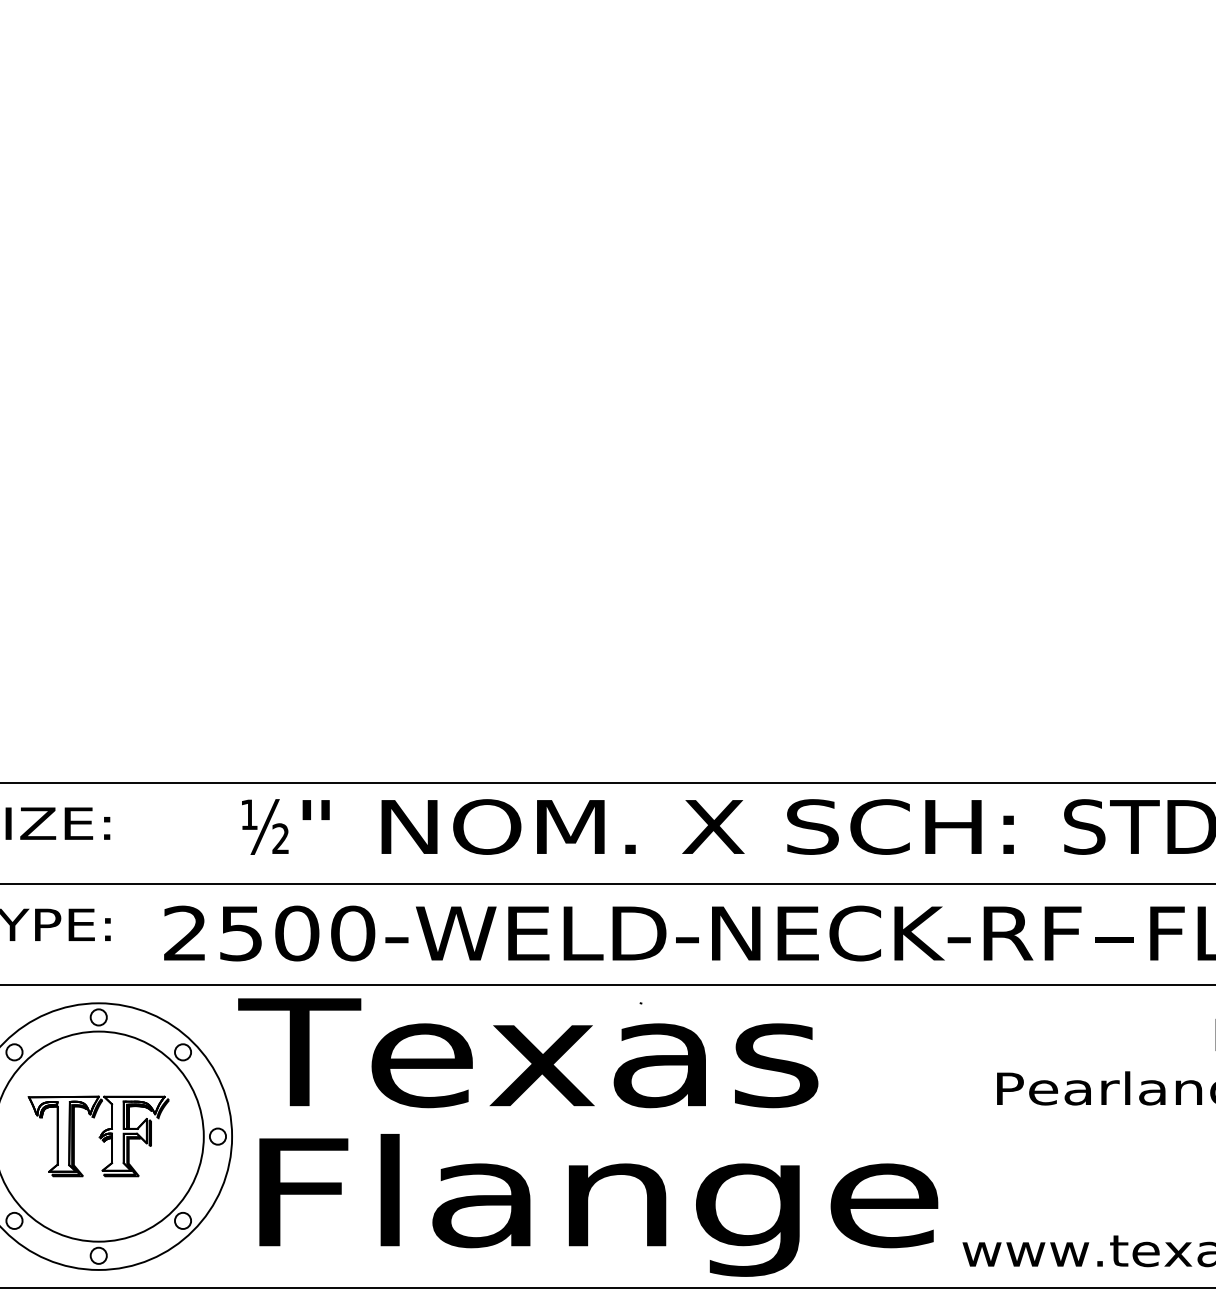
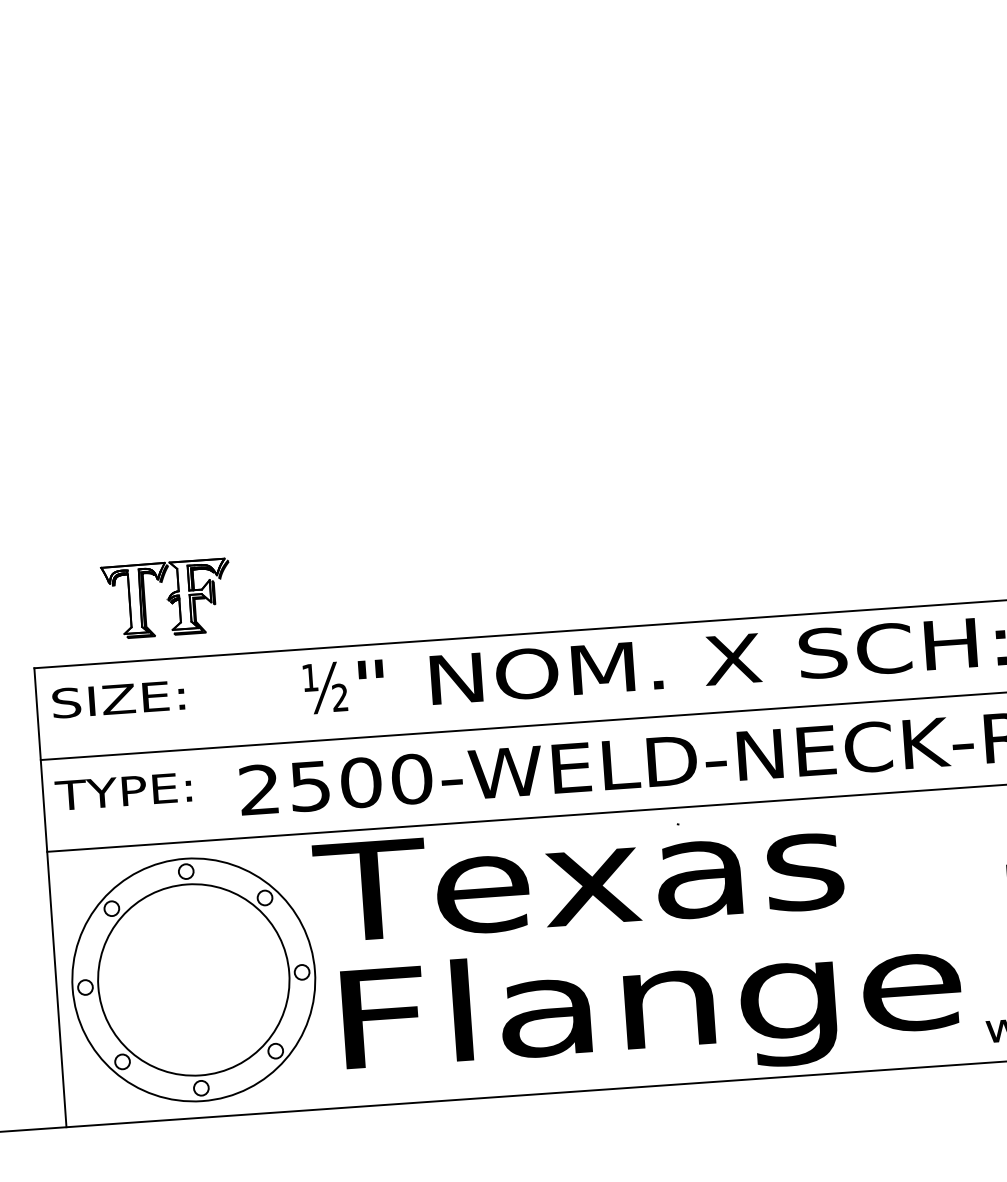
part: (98, 1136) -> (166, 599), moved

